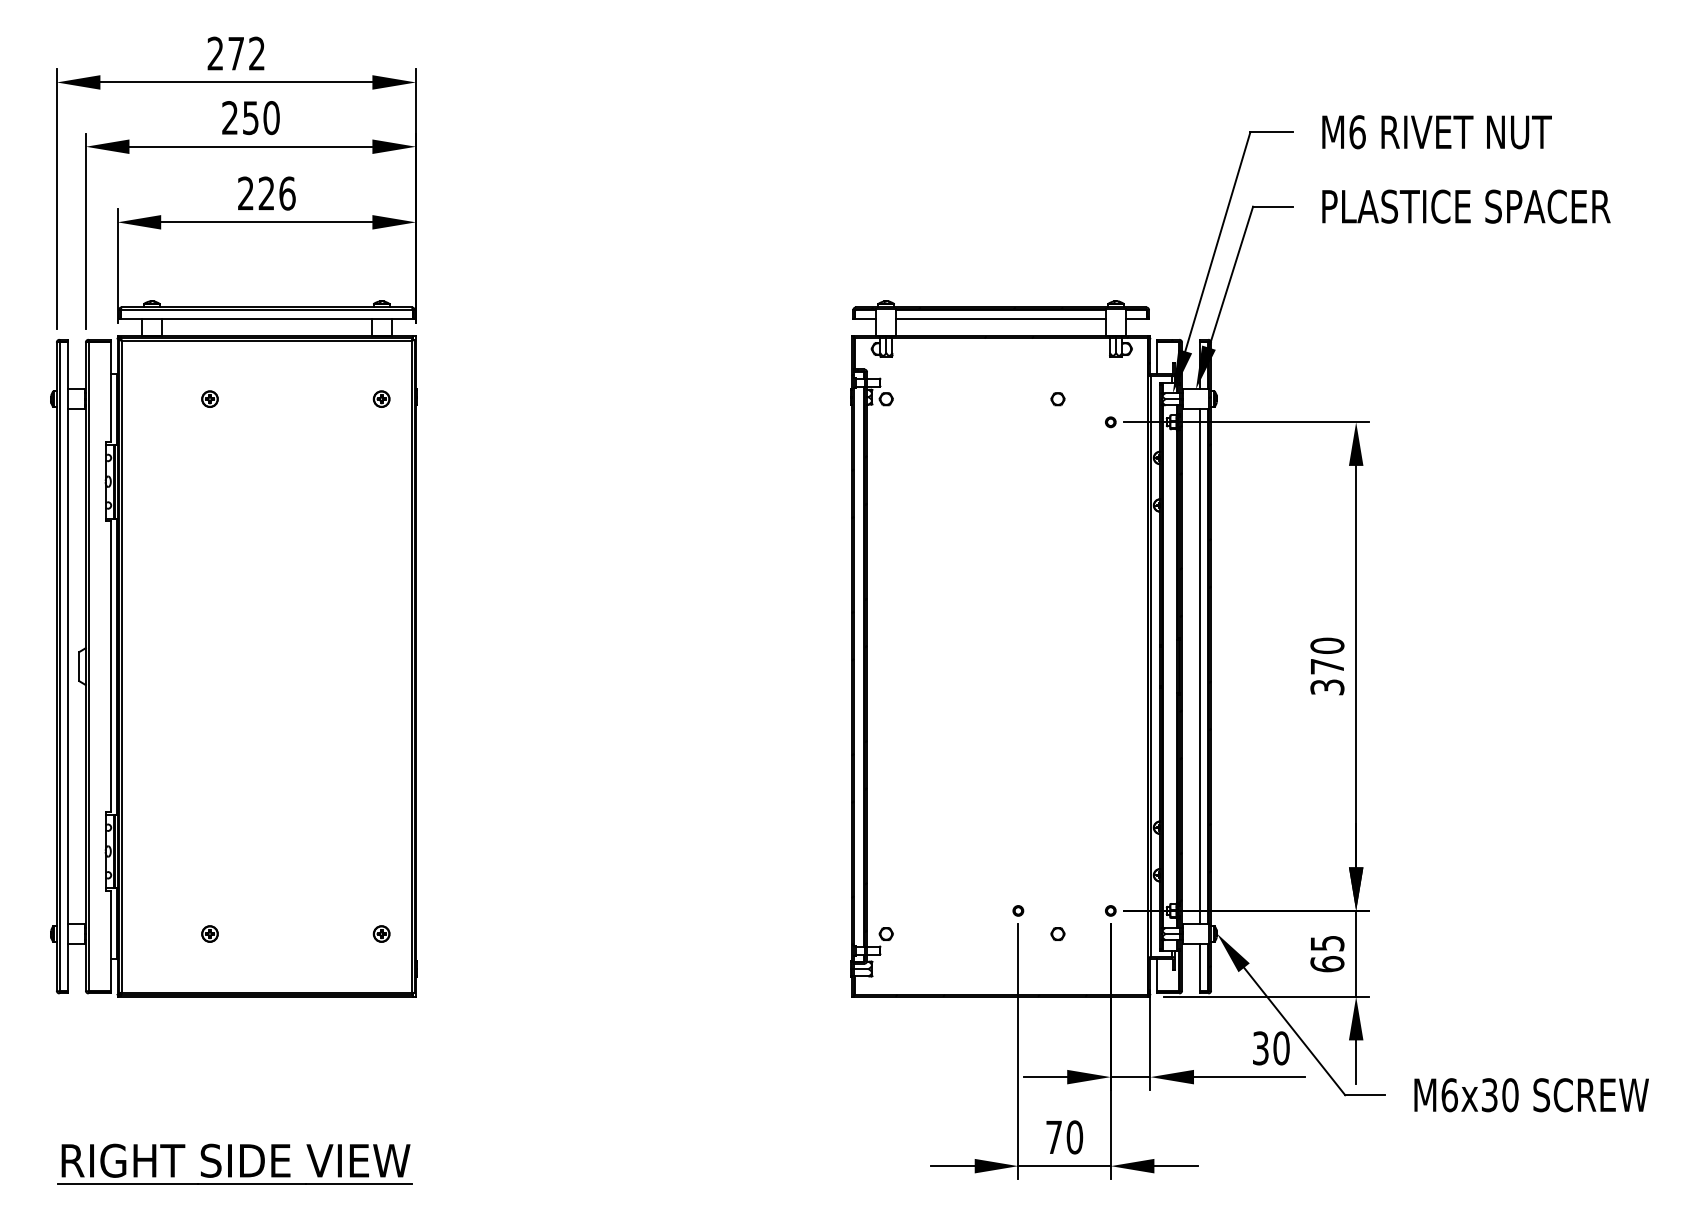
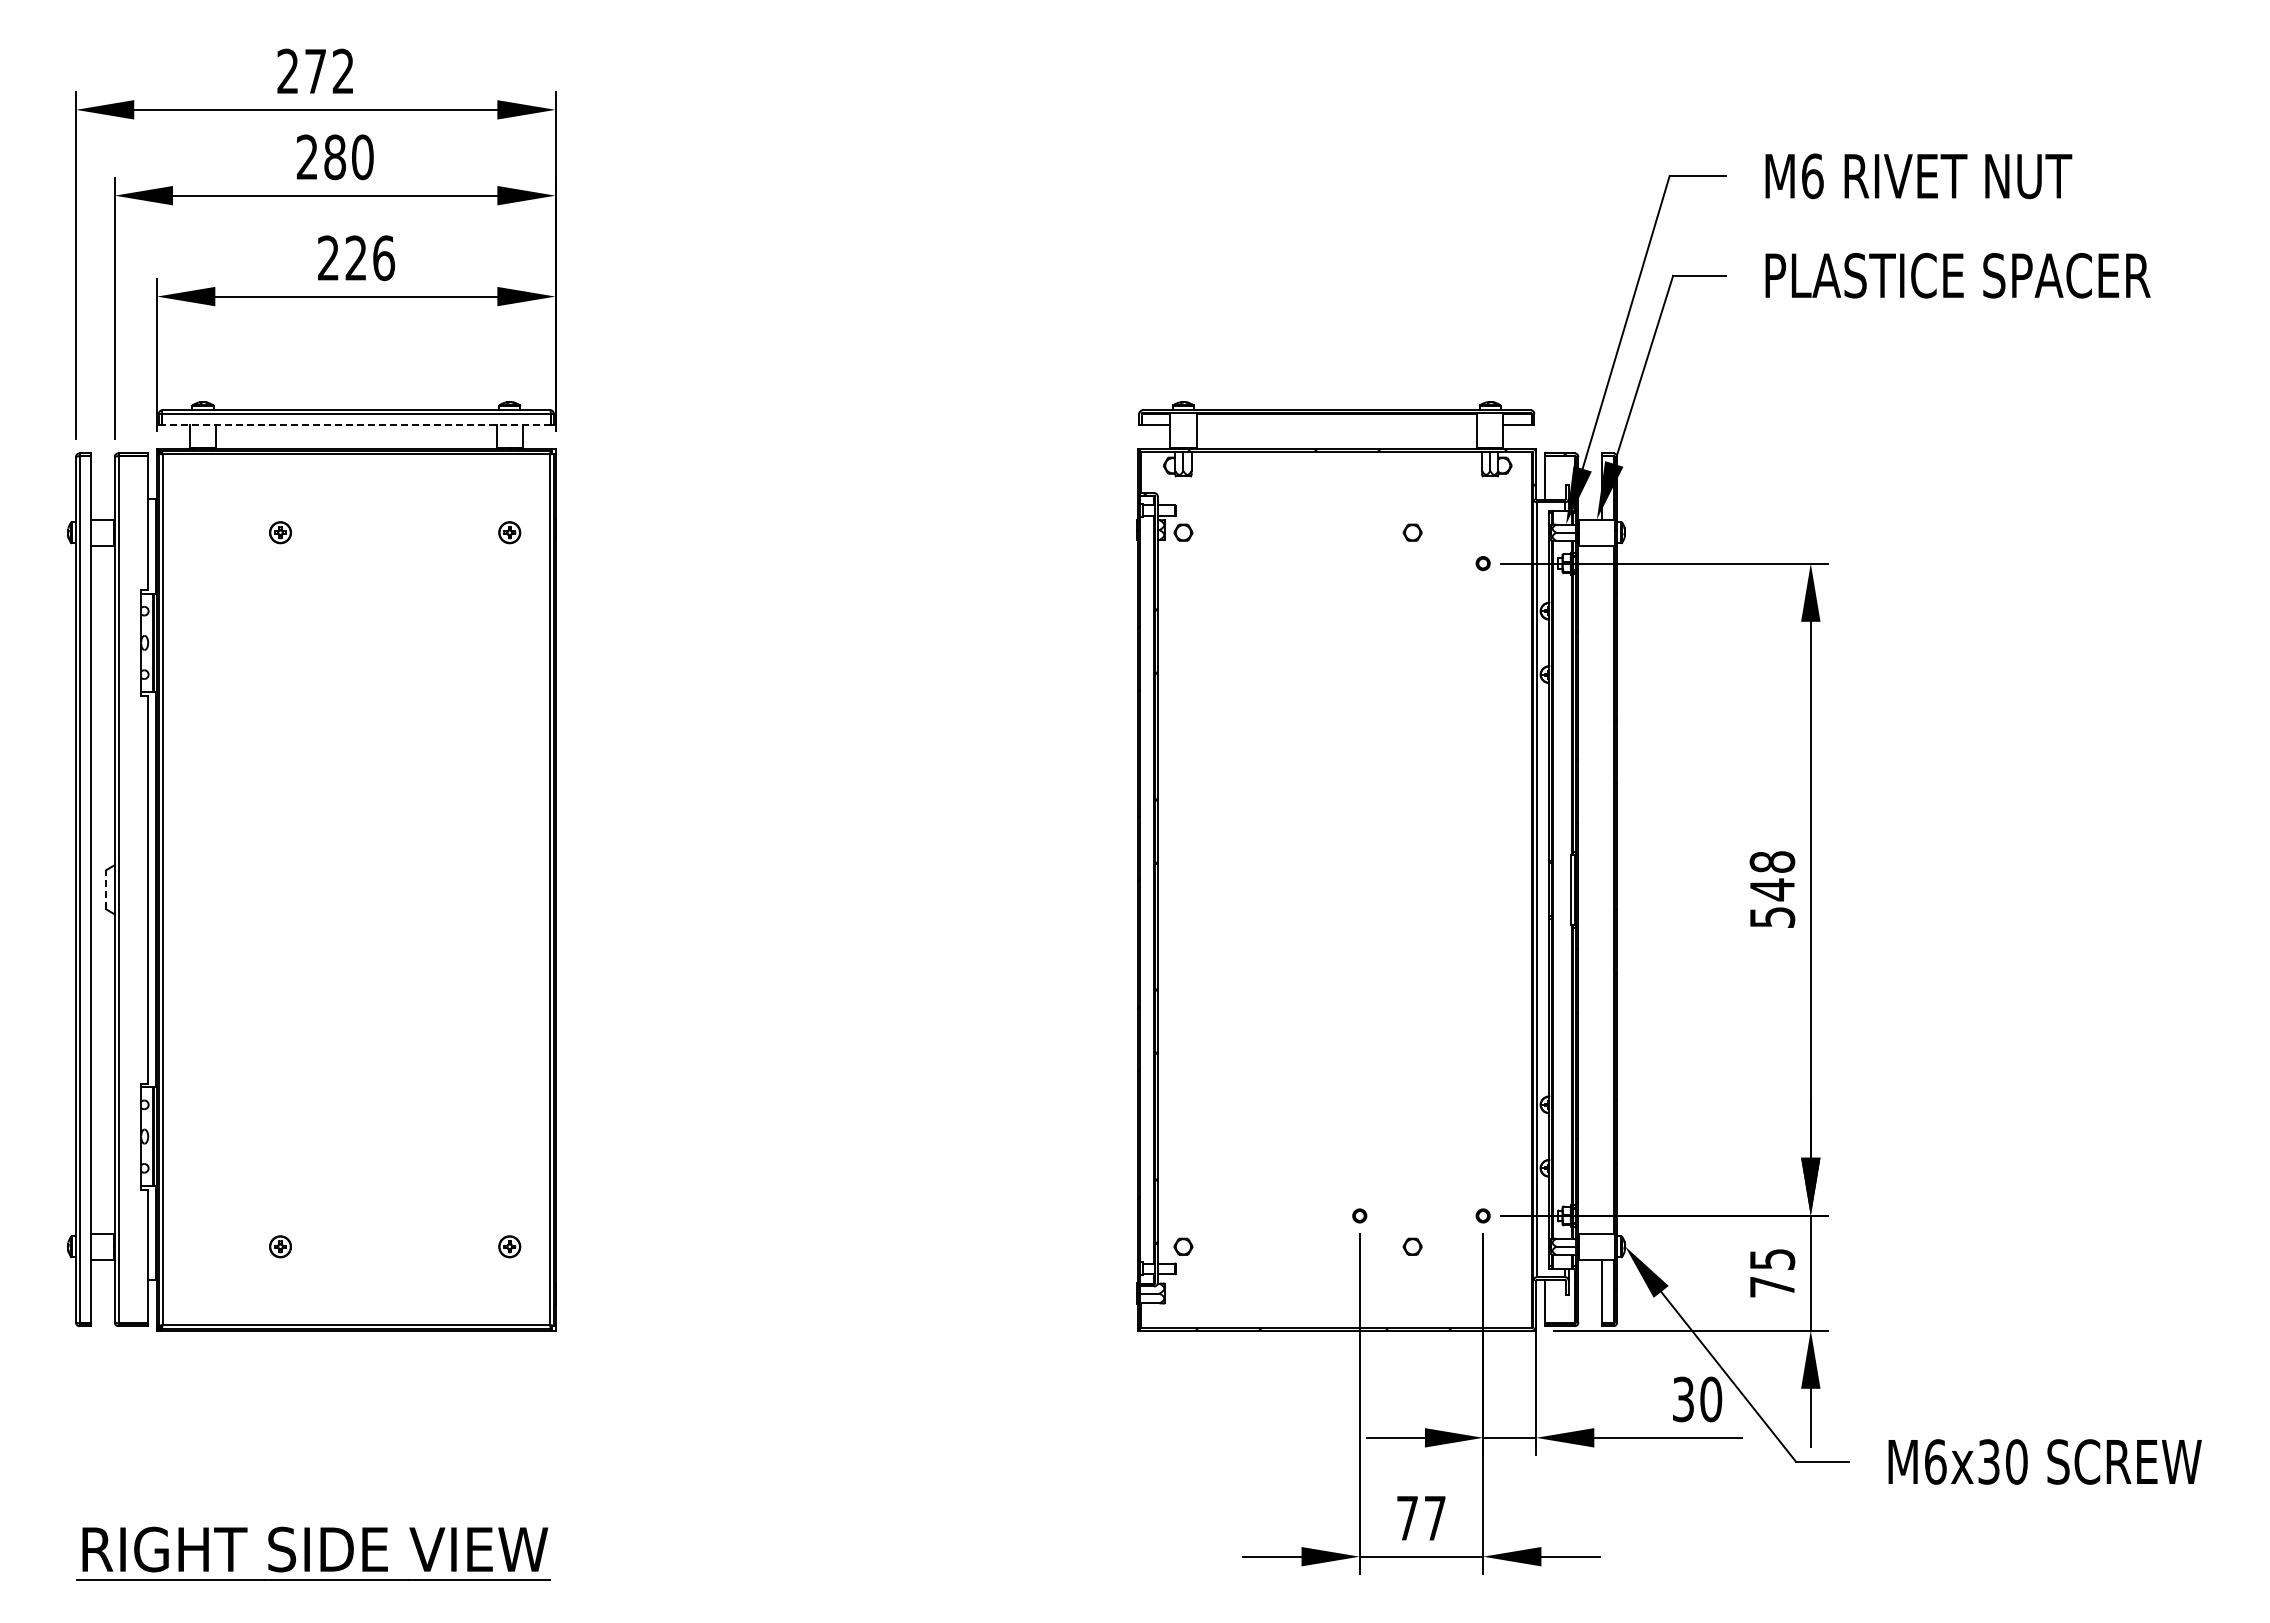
text: (250, 118) -> (334, 157), 250 -> 280
hatch: (1009, 312) -> (1348, 417), removed
line: (266, 318) -> (356, 425), solid -> dashed
line: (1000, 318) -> (1336, 425), removed
line: (78, 666) -> (105, 889), solid -> dashed
line: (1200, 666) -> (1602, 889), removed
text: (1326, 666) -> (1771, 889), 370 -> 548
text: (1327, 963) -> (1772, 1286), 65 -> 75
text: (1075, 1137) -> (1435, 1518), 70 -> 77

